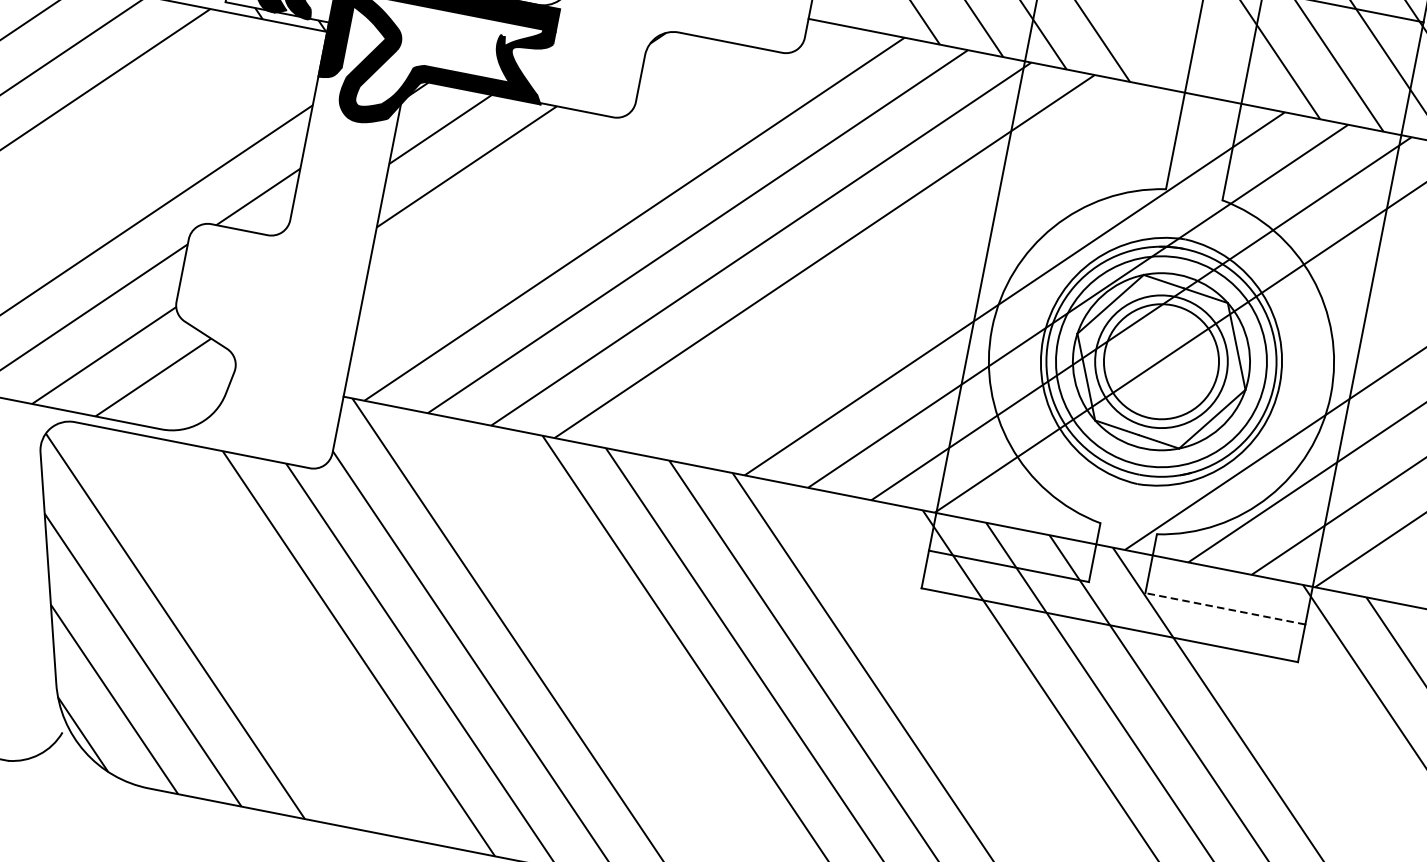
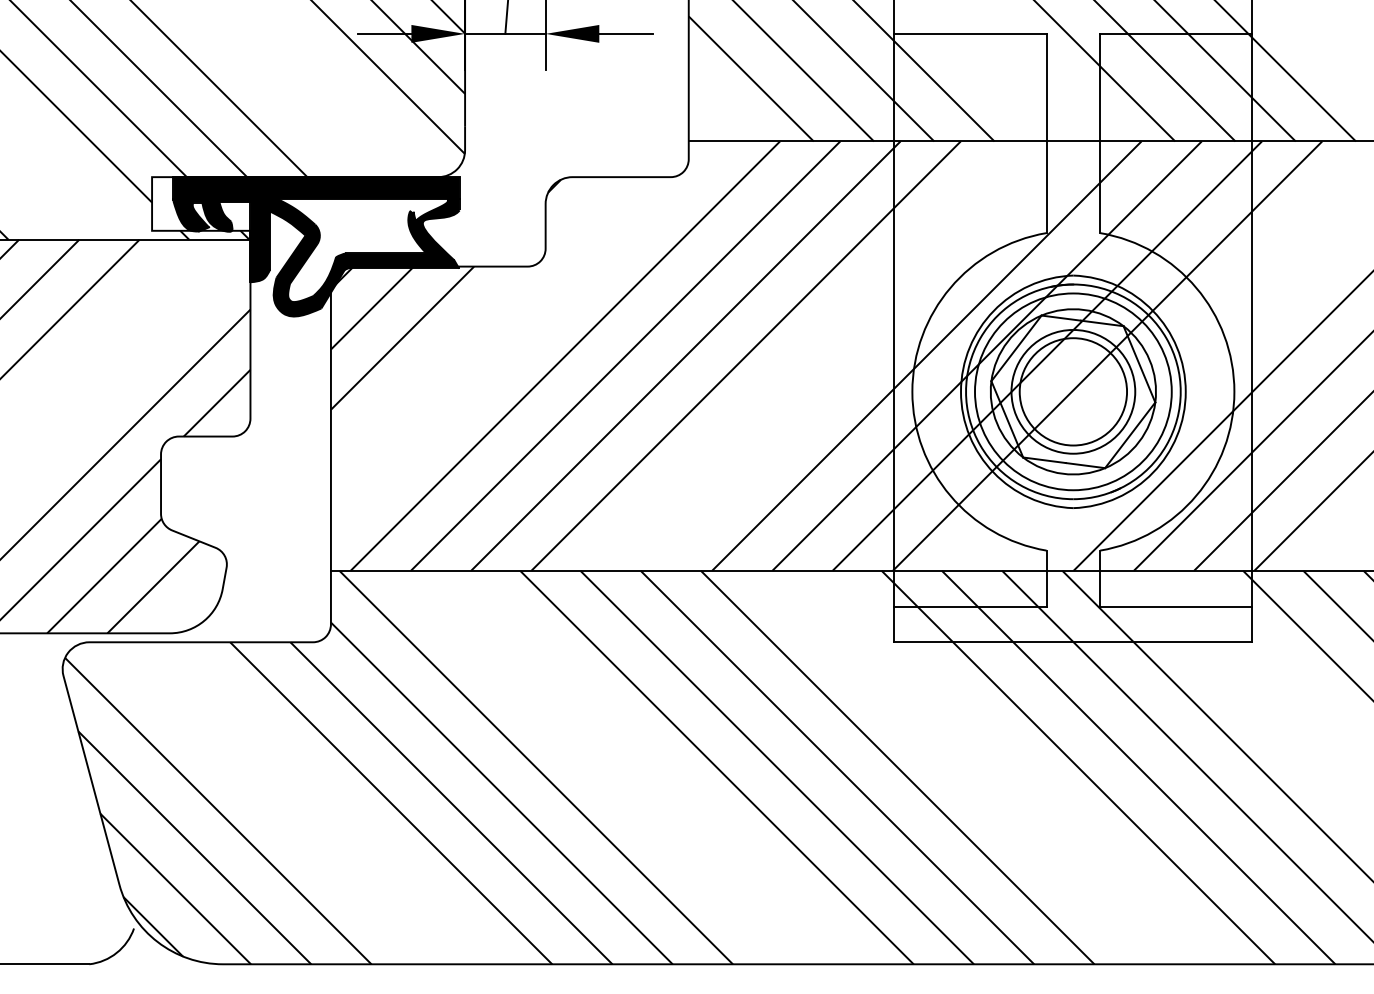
line: (1224, 608) -> (1175, 606), dashed -> solid

